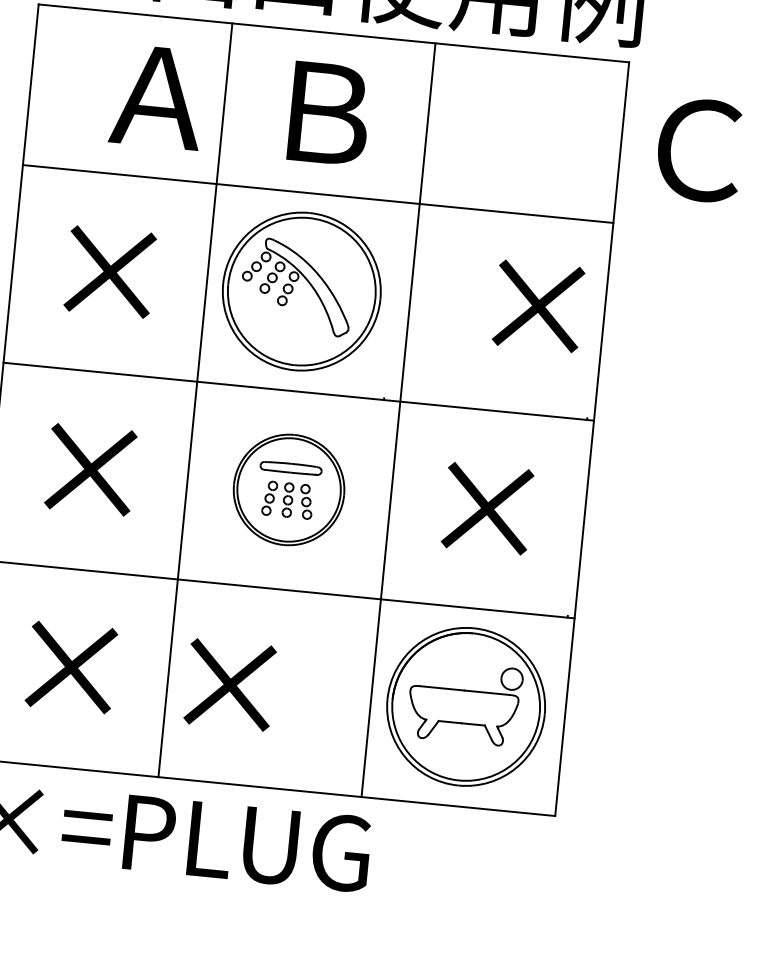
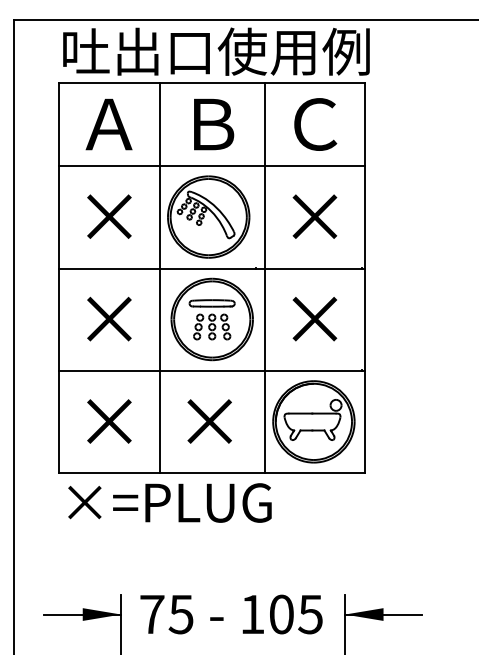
text: (156, 96) -> (108, 124), moved
text: (699, 150) -> (315, 124), moved
text: (537, 305) -> (314, 216), moved
part: (287, 489) -> (211, 319), size x1.43
text: (229, 684) -> (209, 421), moved

